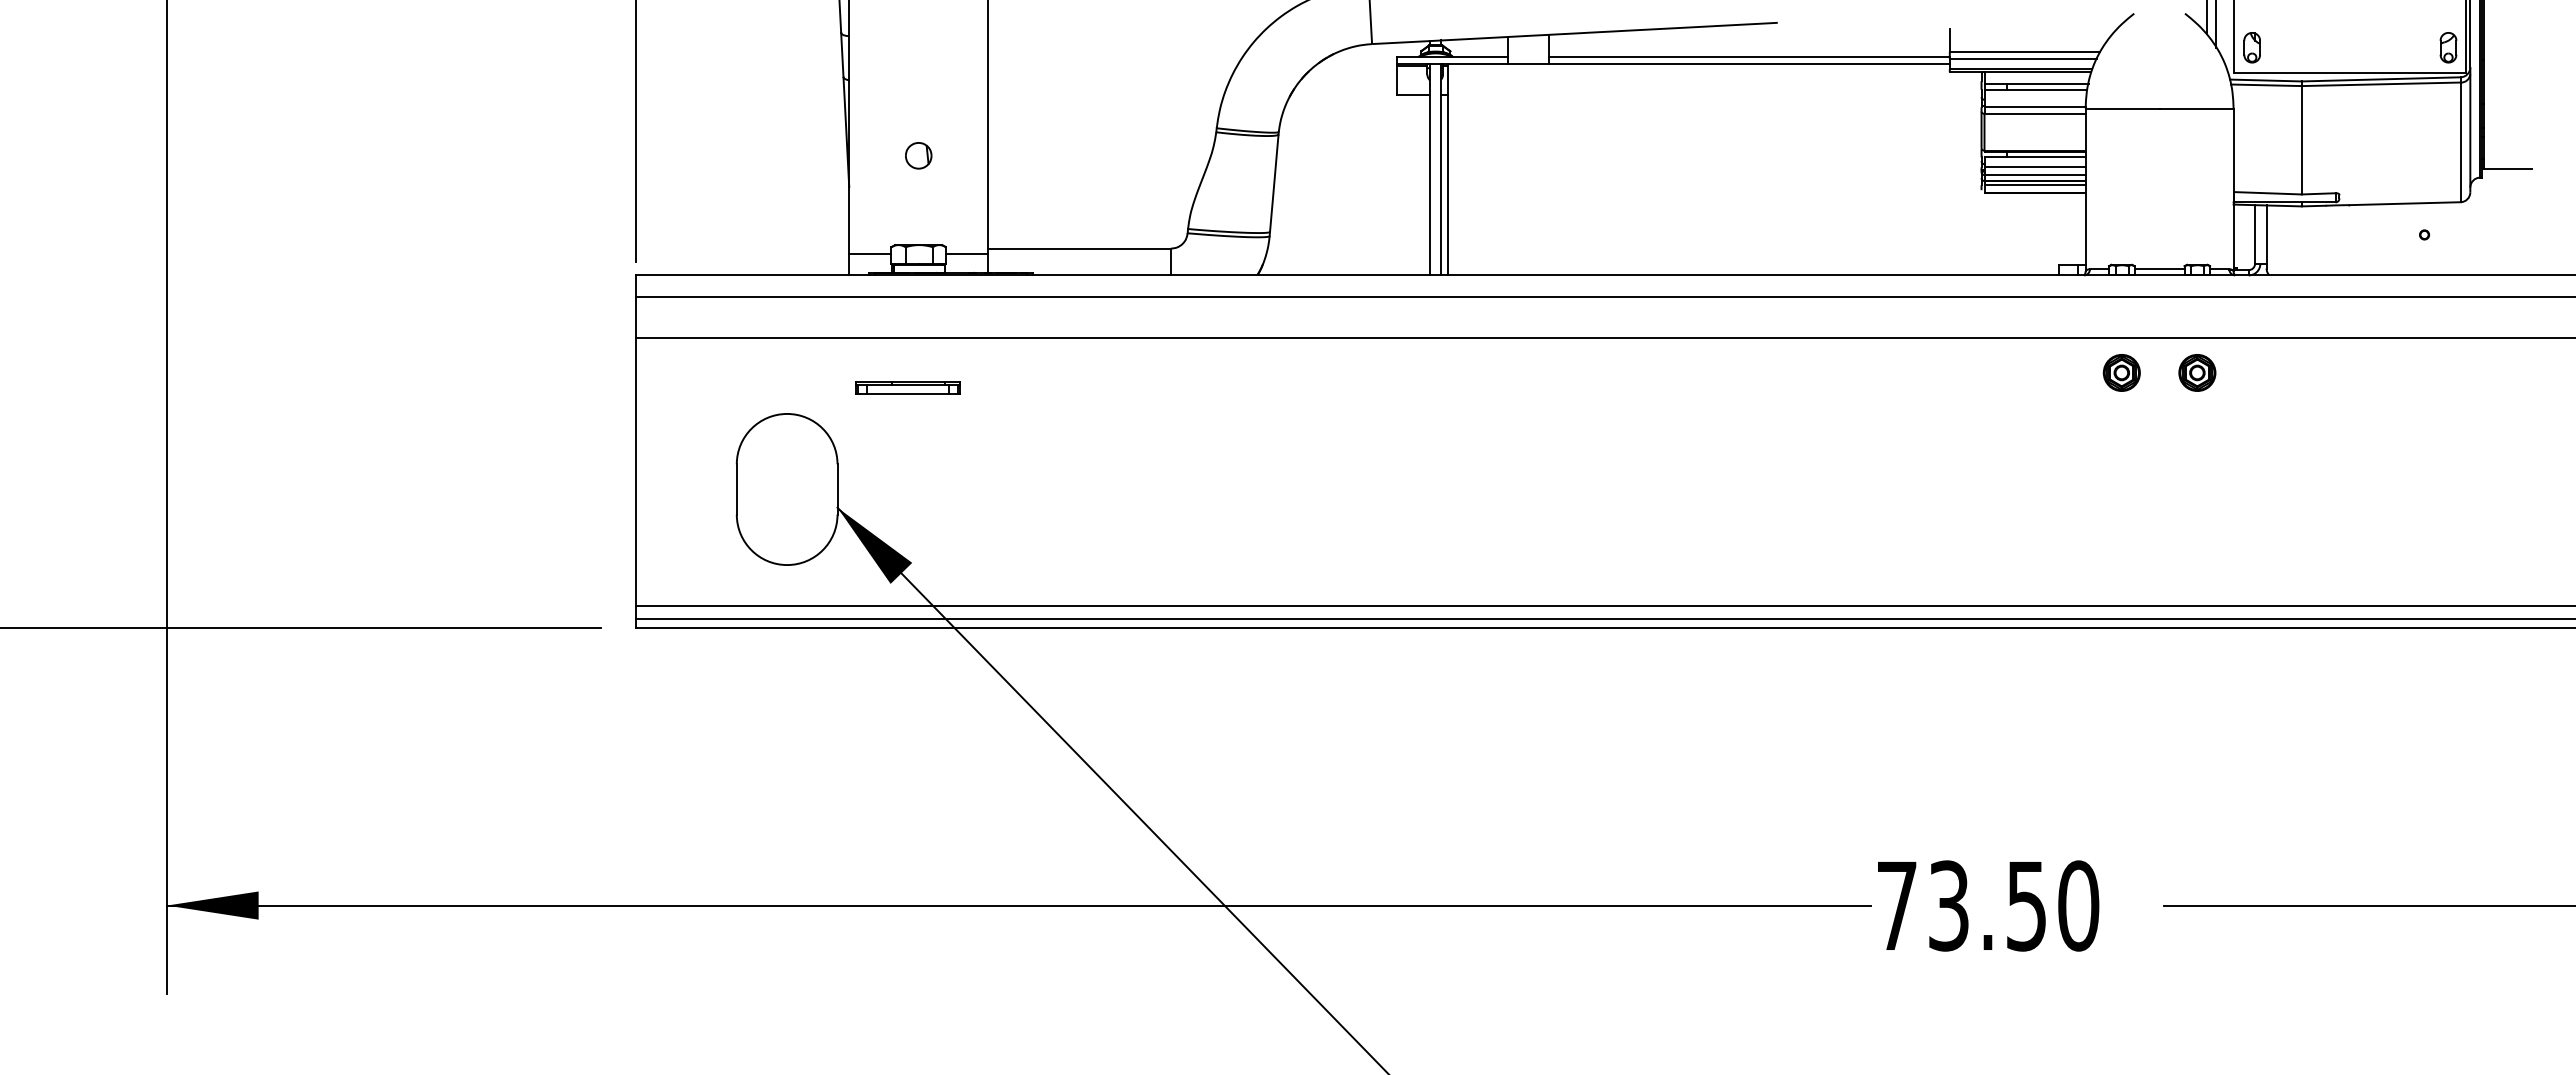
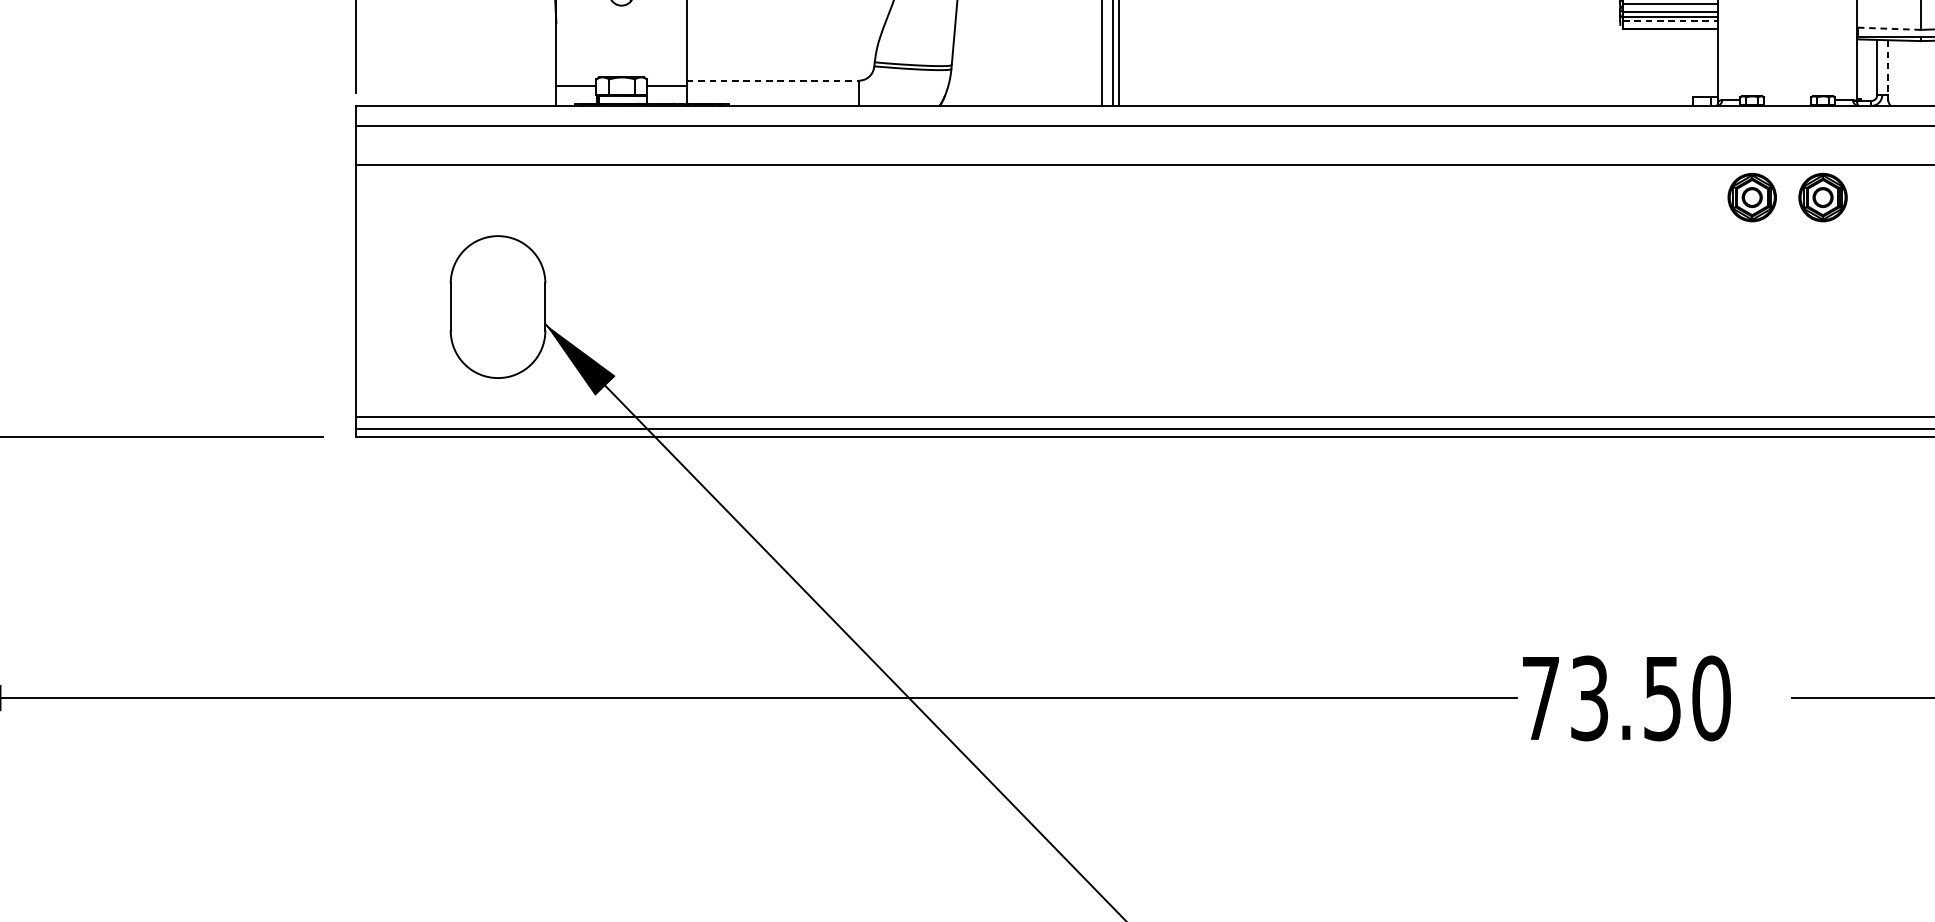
line: (2035, 185) -> (1670, 21), solid -> dashed
line: (2268, 193) -> (1889, 28), solid -> dashed
line: (2266, 235) -> (1888, 68), solid -> dashed
line: (1080, 248) -> (773, 80), solid -> dashed
line: (2159, 269) -> (1787, 100), removed
part: (2121, 372) -> (1751, 197), size x1.4
part: (2197, 372) -> (1823, 197), size x1.4
part: (907, 387) -> (611, 211), removed

